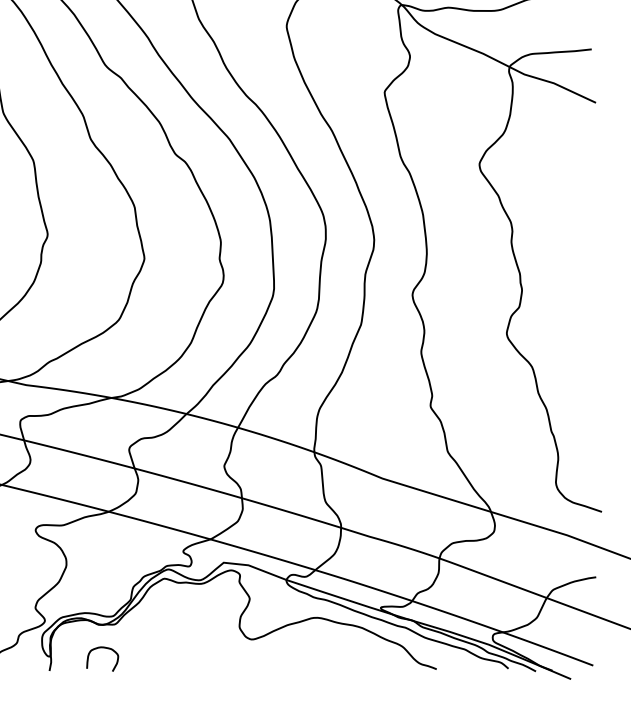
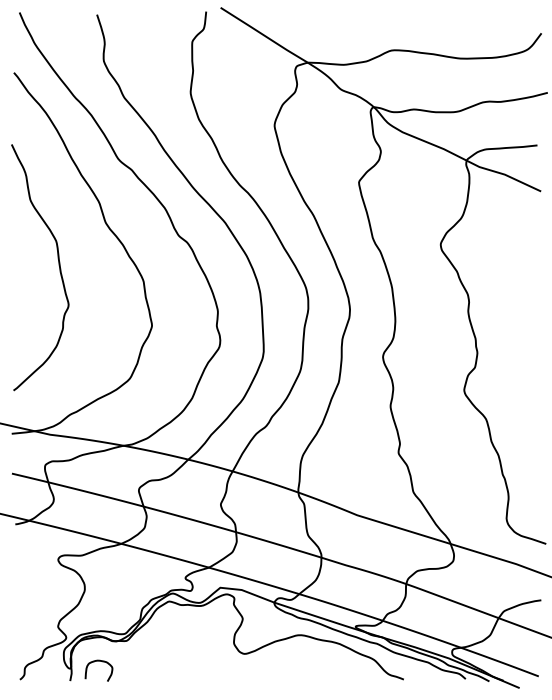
curve: (97, 649) -> (94, 662), moved

